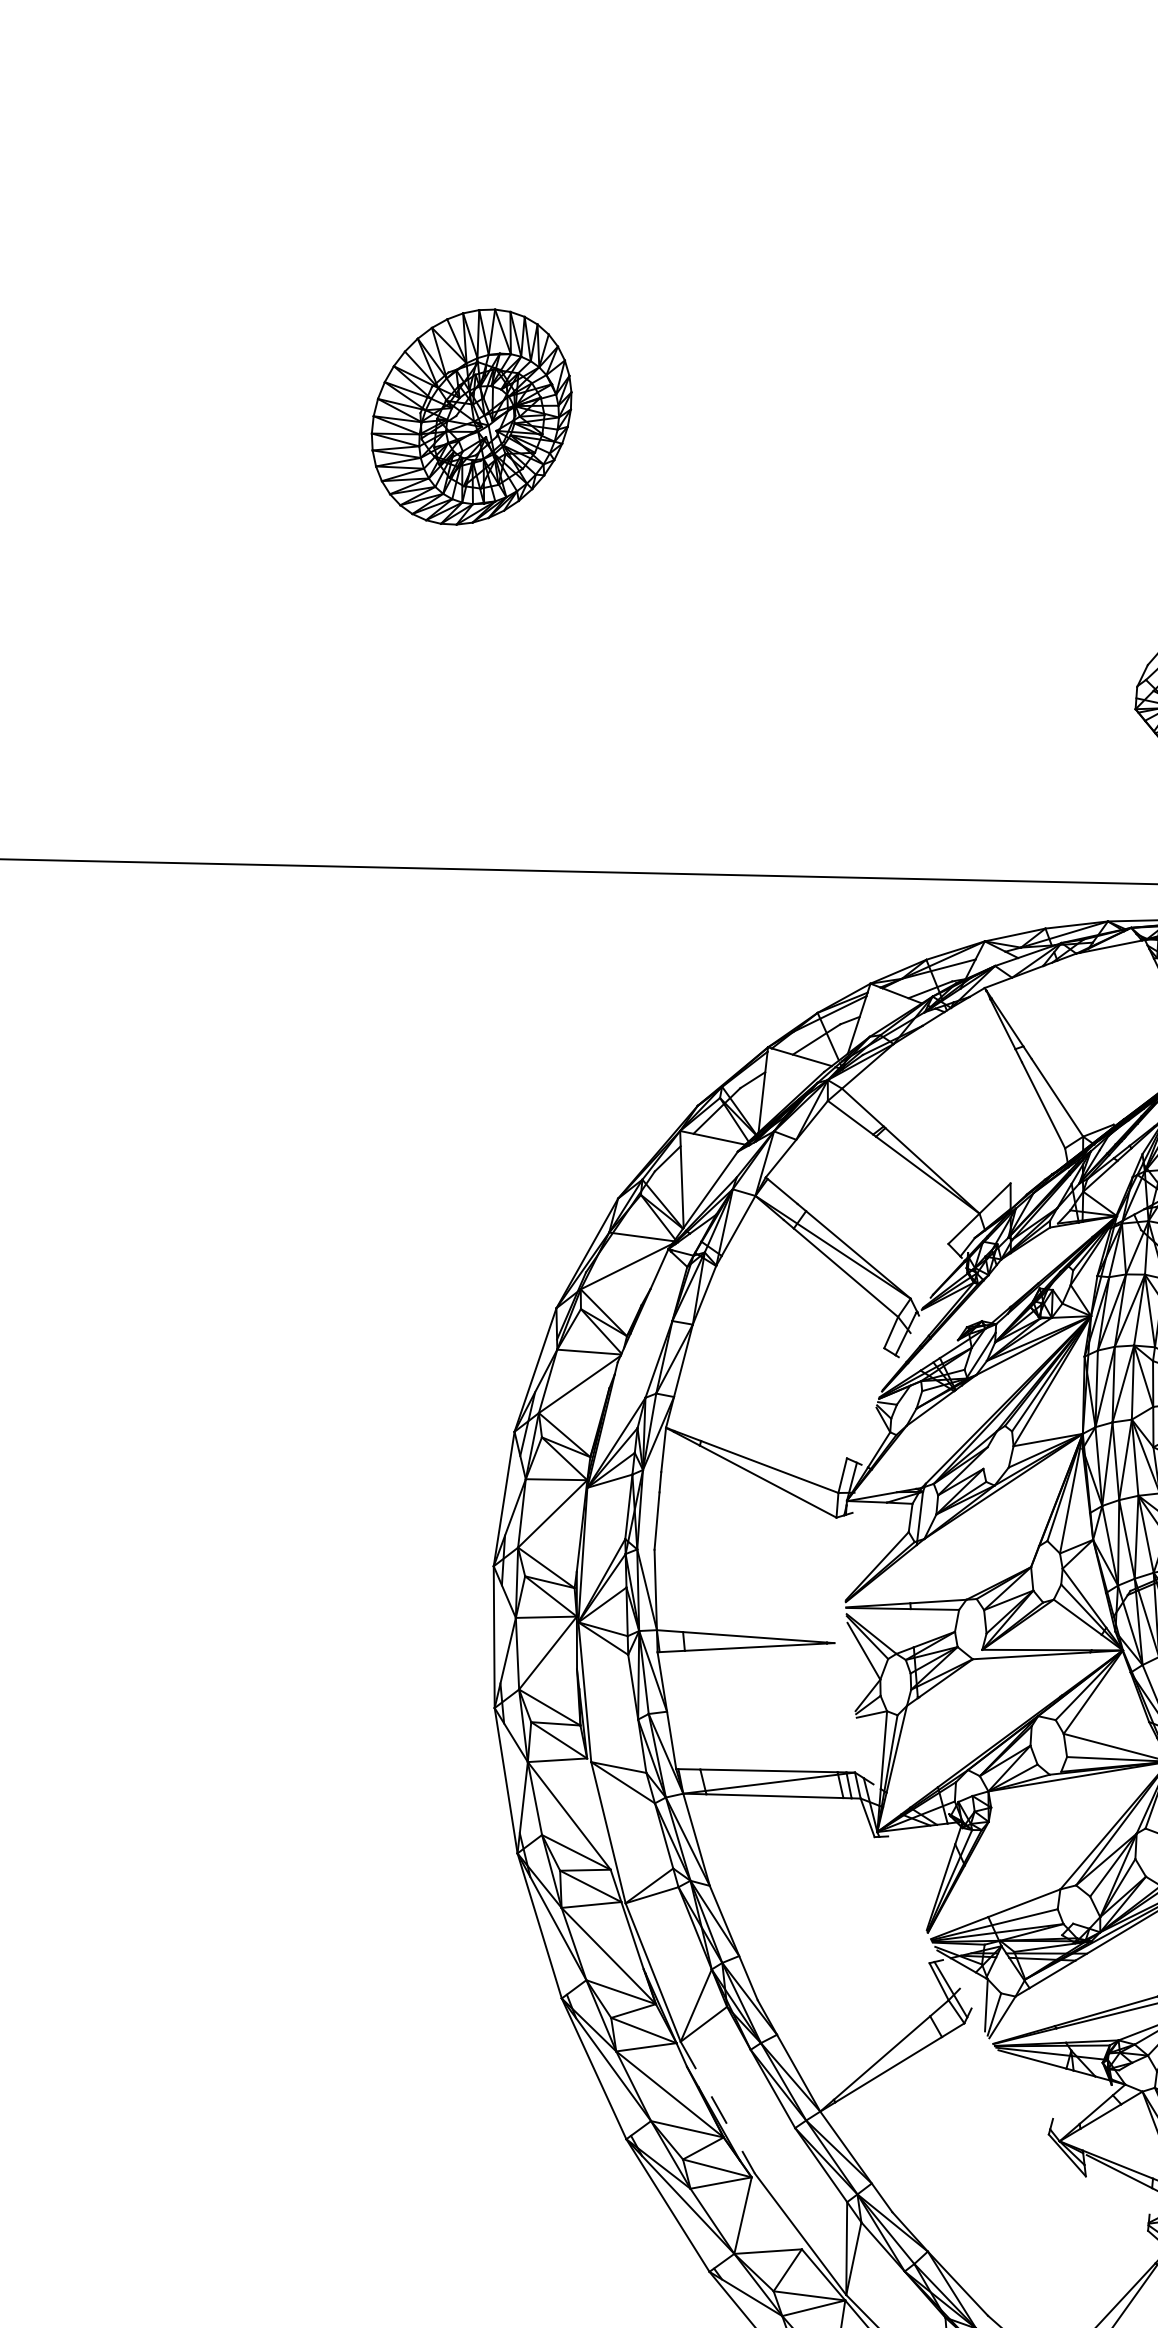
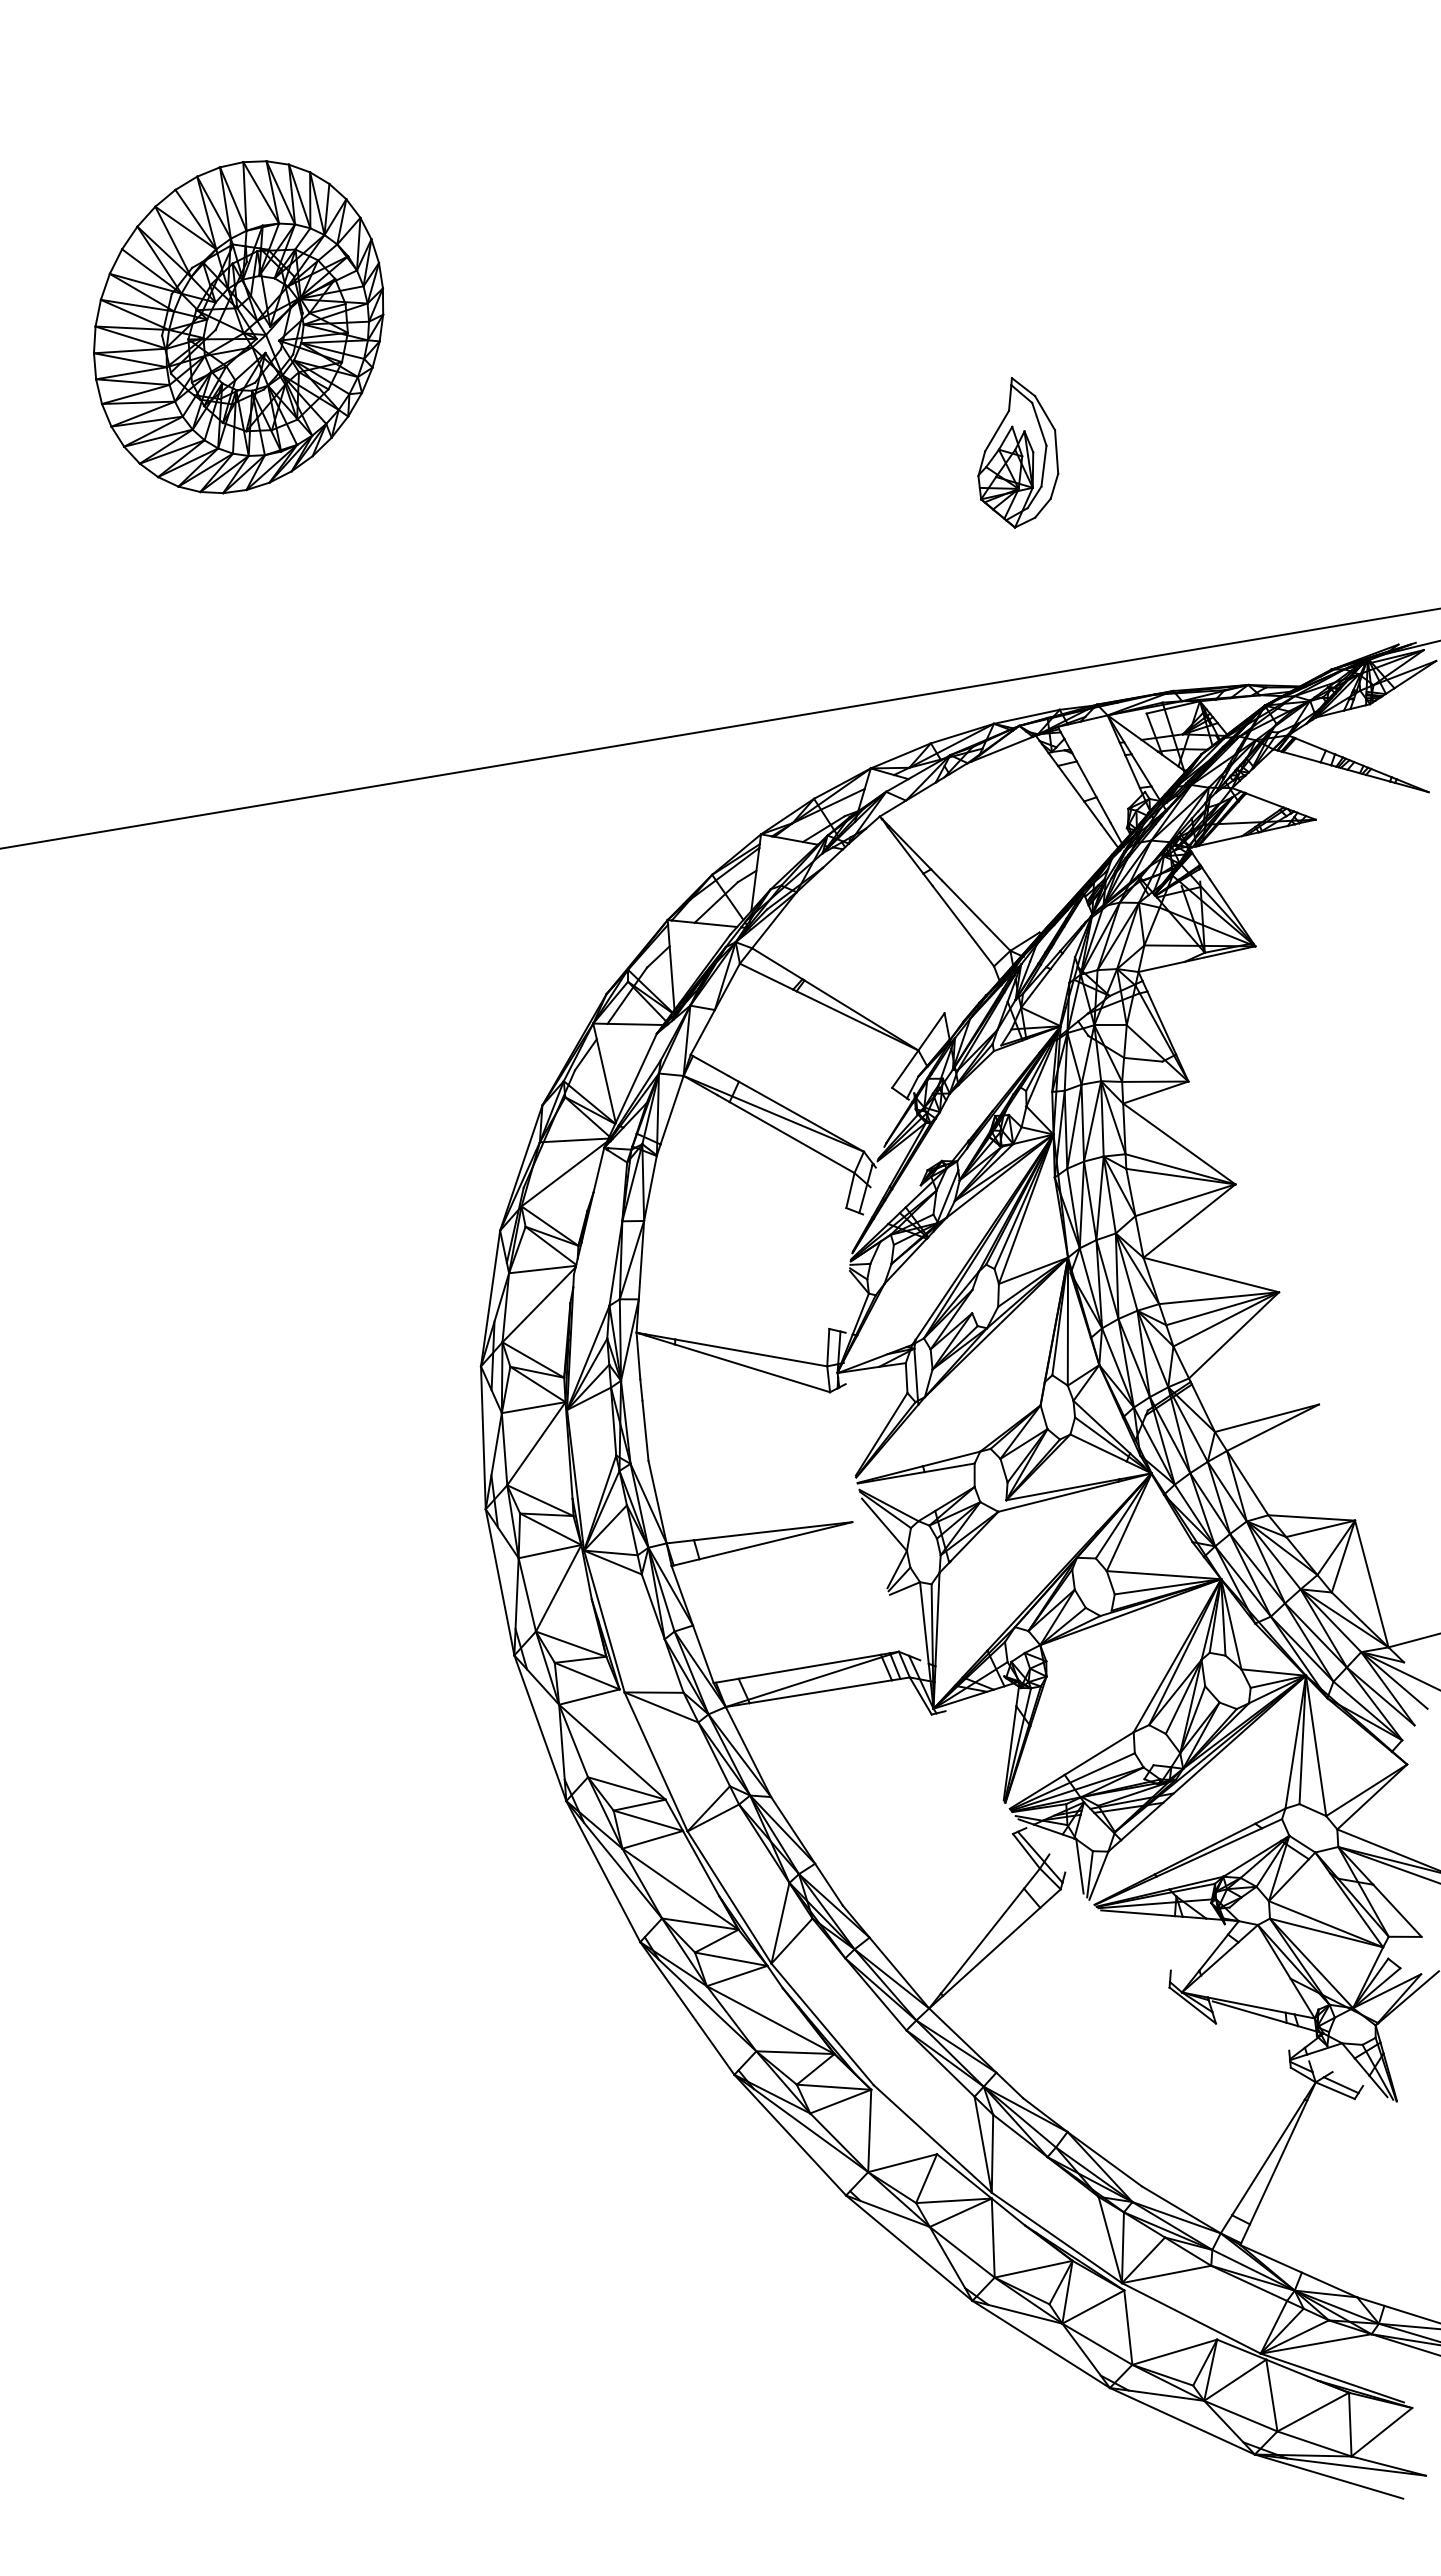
part: (471, 417) -> (238, 327), size x1.43
line: (717, 2107) -> (822, 2024), dashed -> solid

